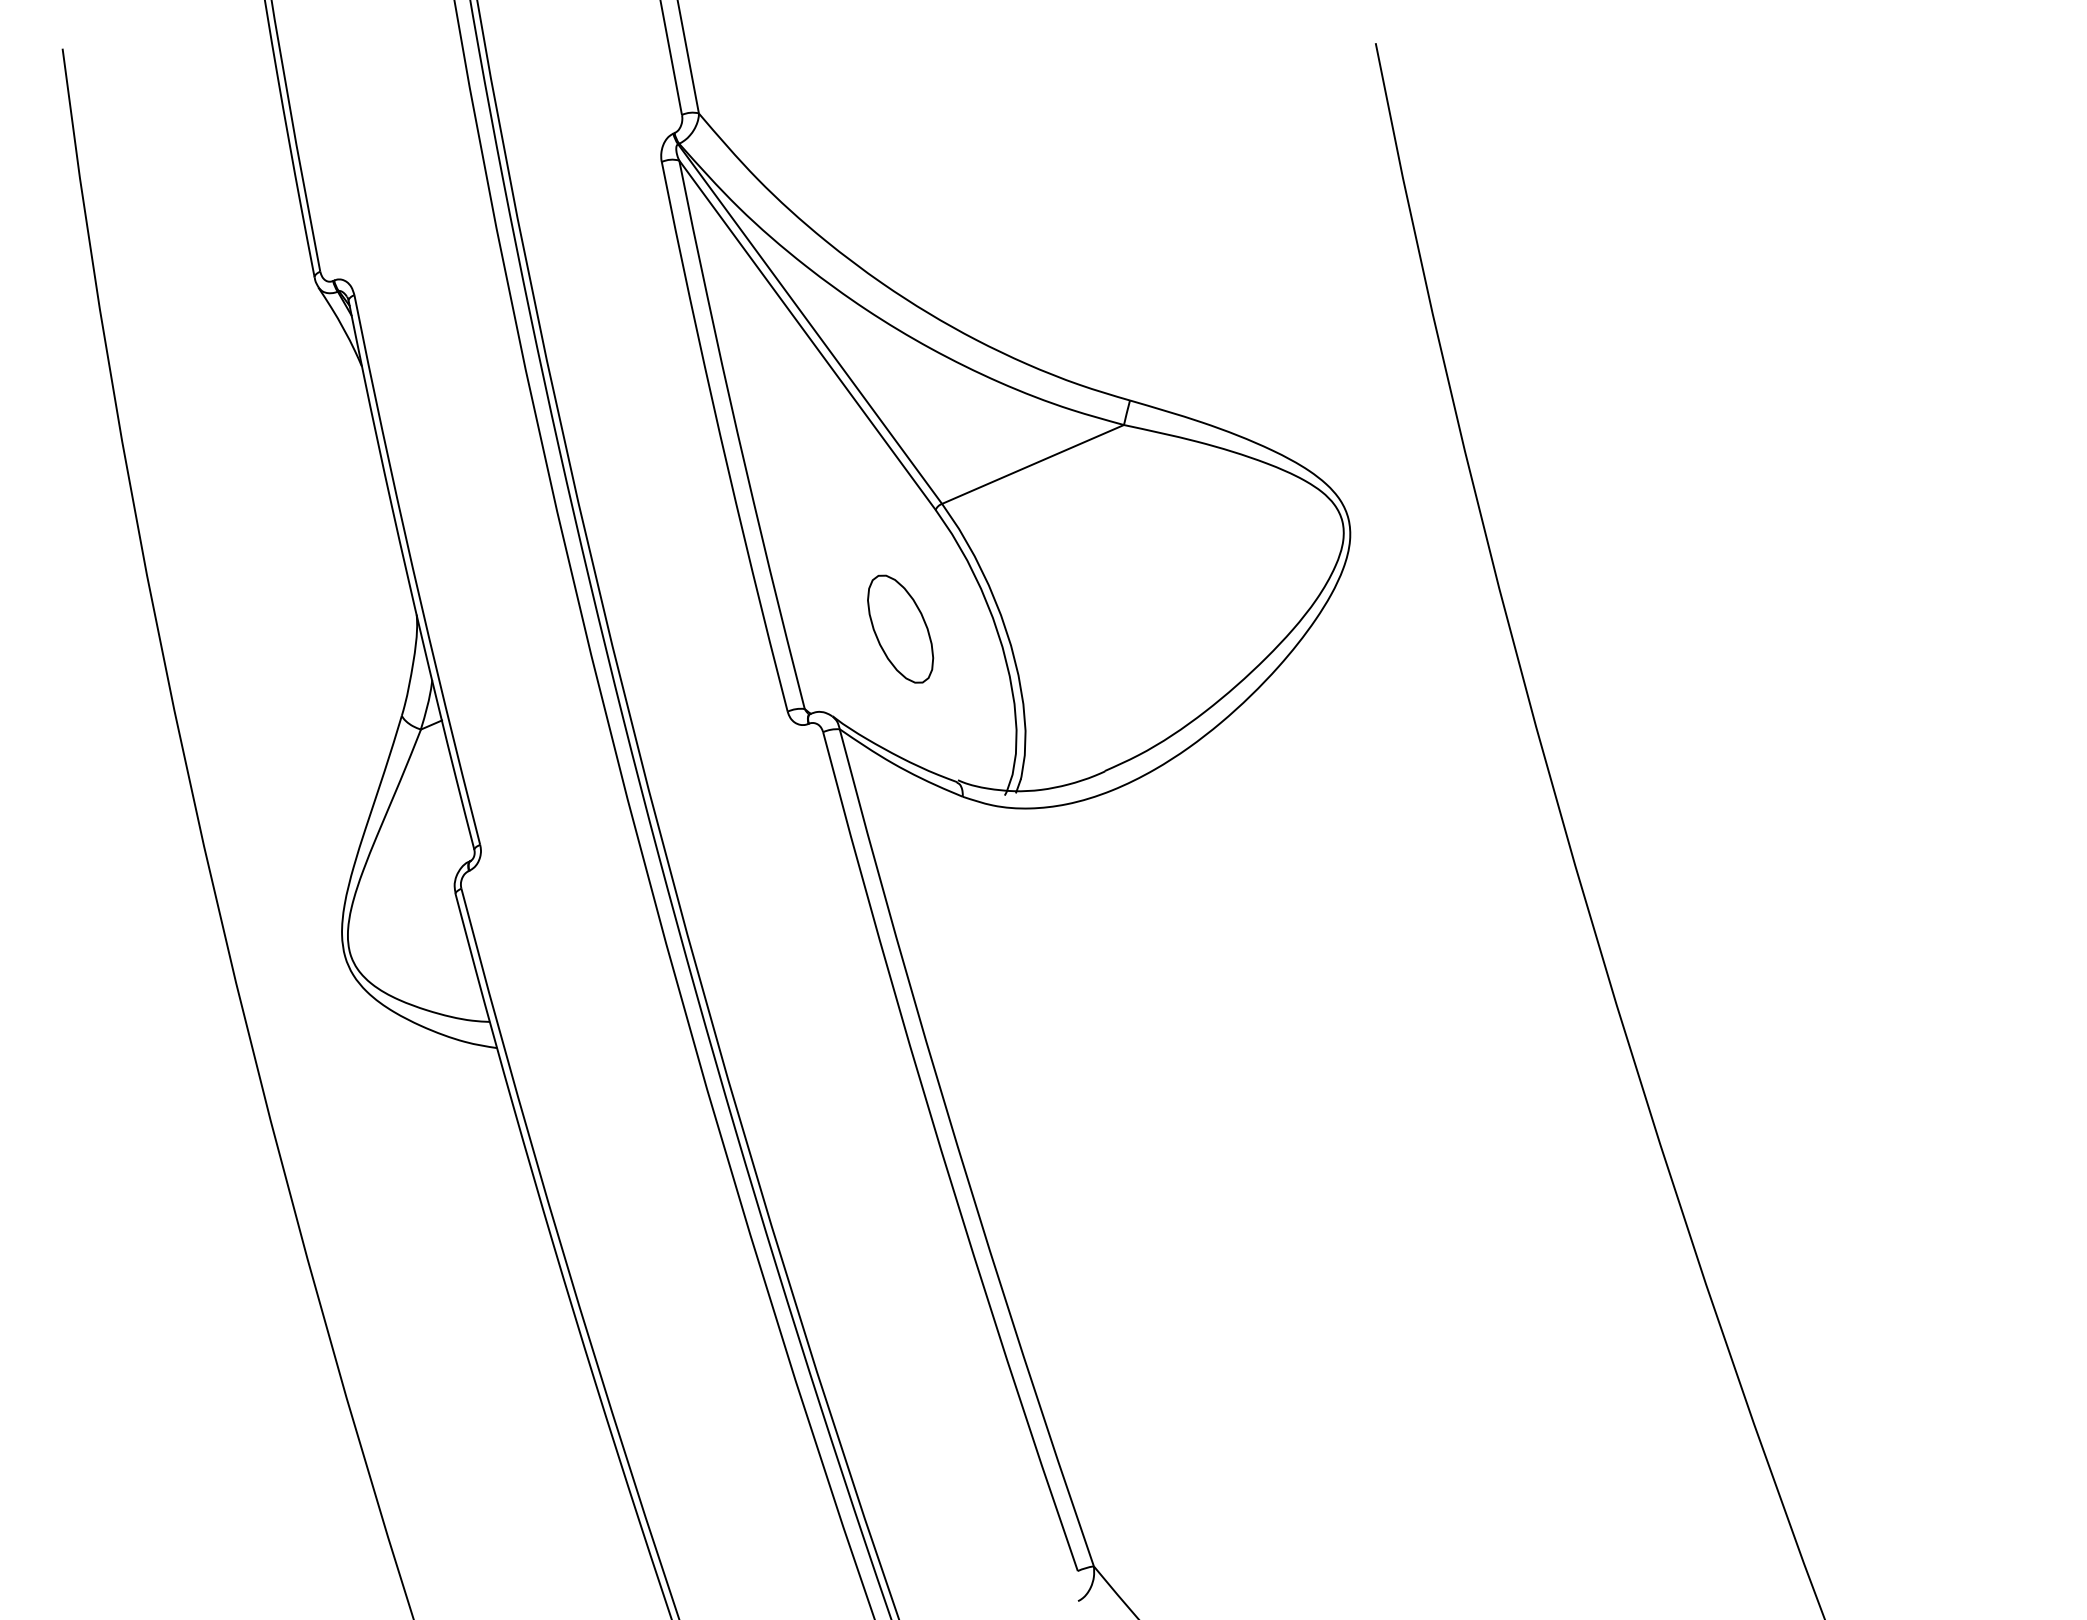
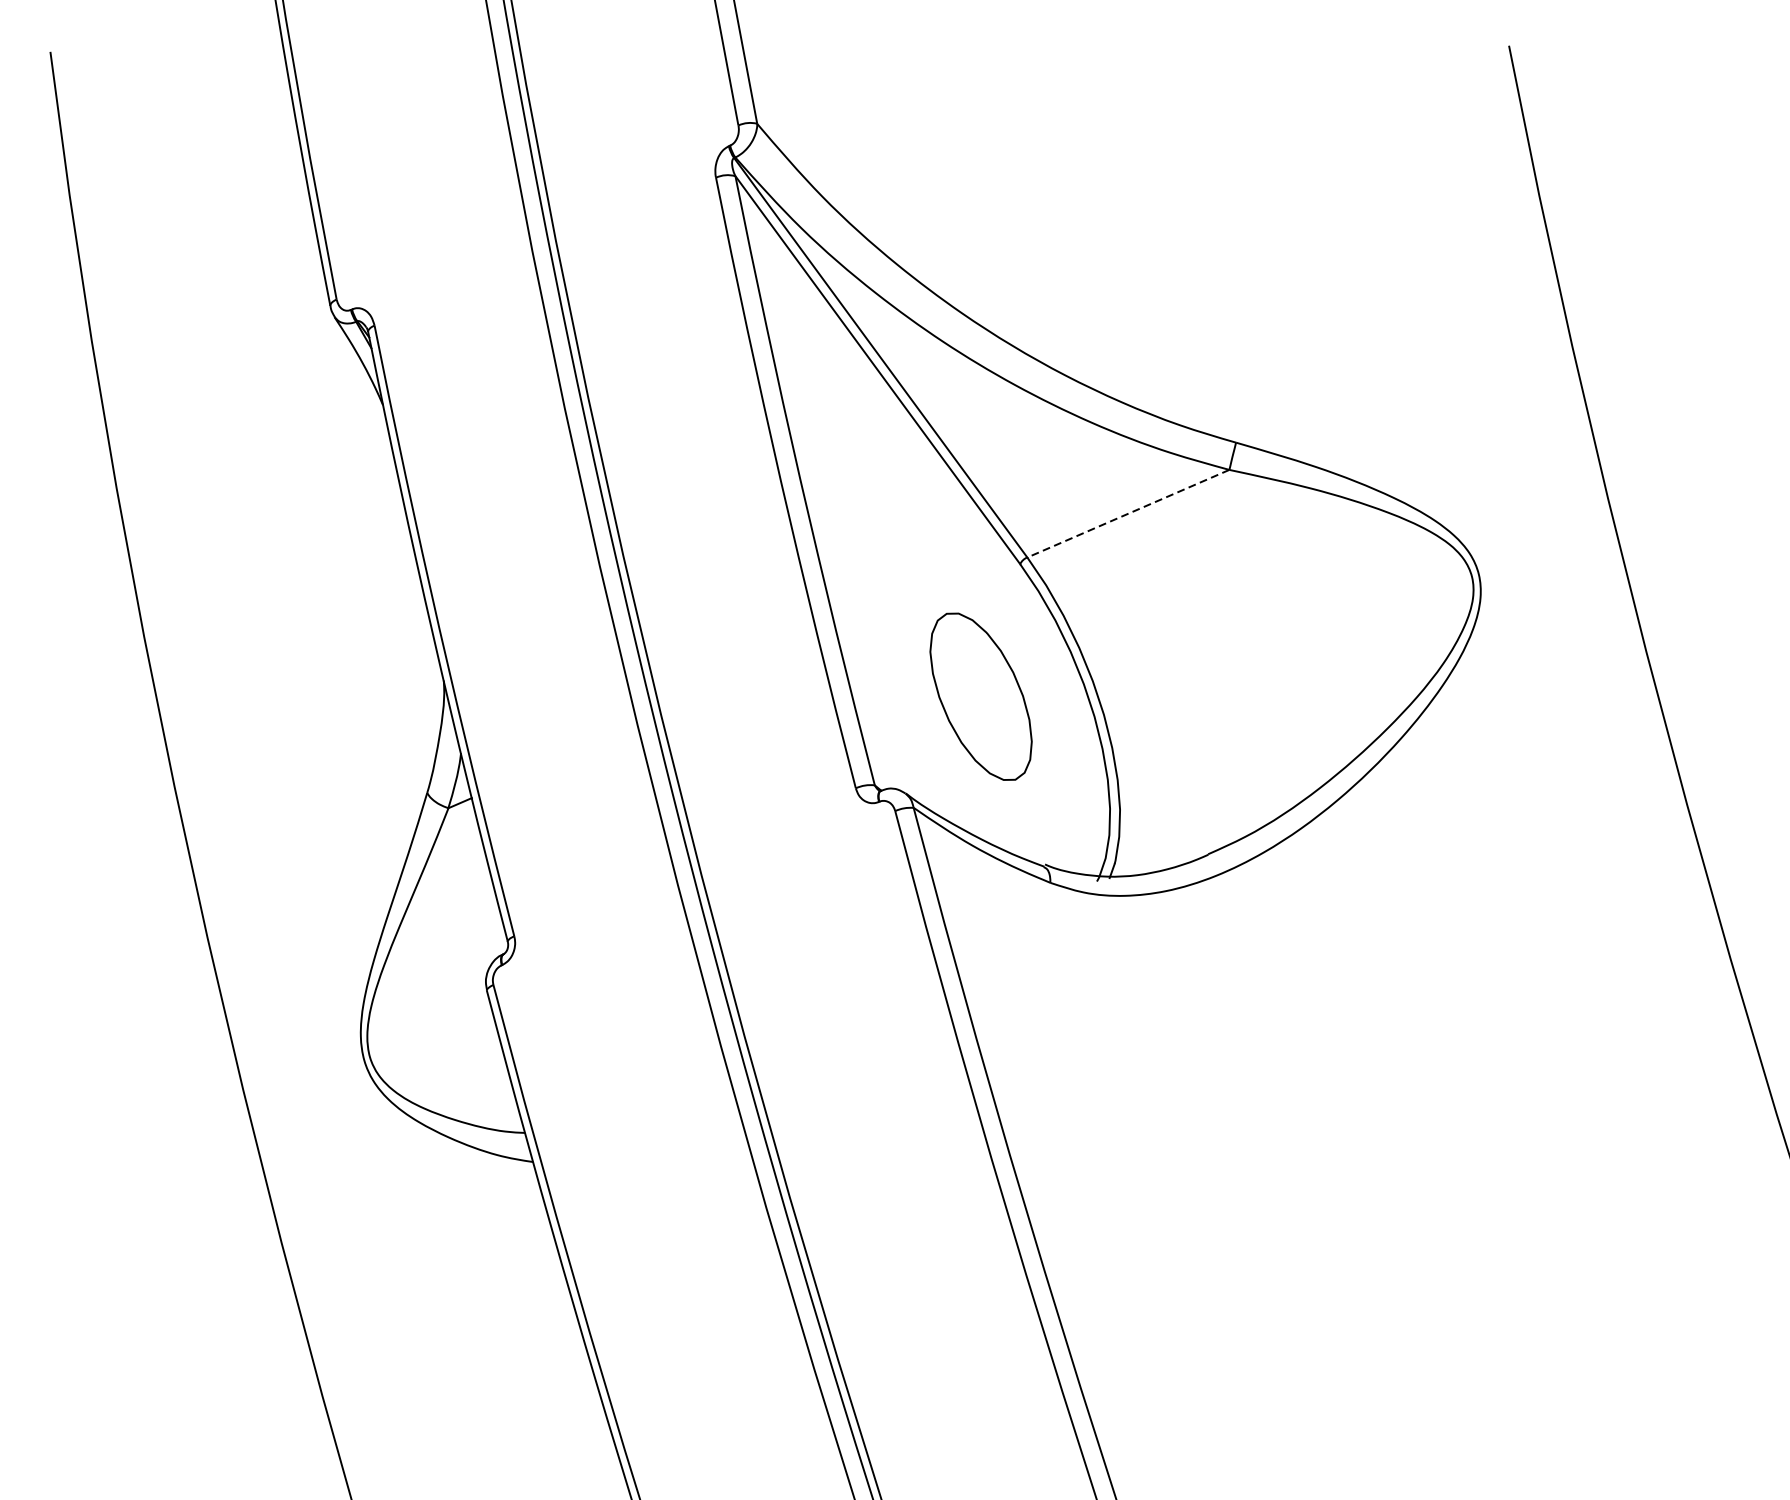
line: (1032, 464) -> (1127, 513), solid -> dashed
part: (900, 628) -> (981, 695), size x1.4

